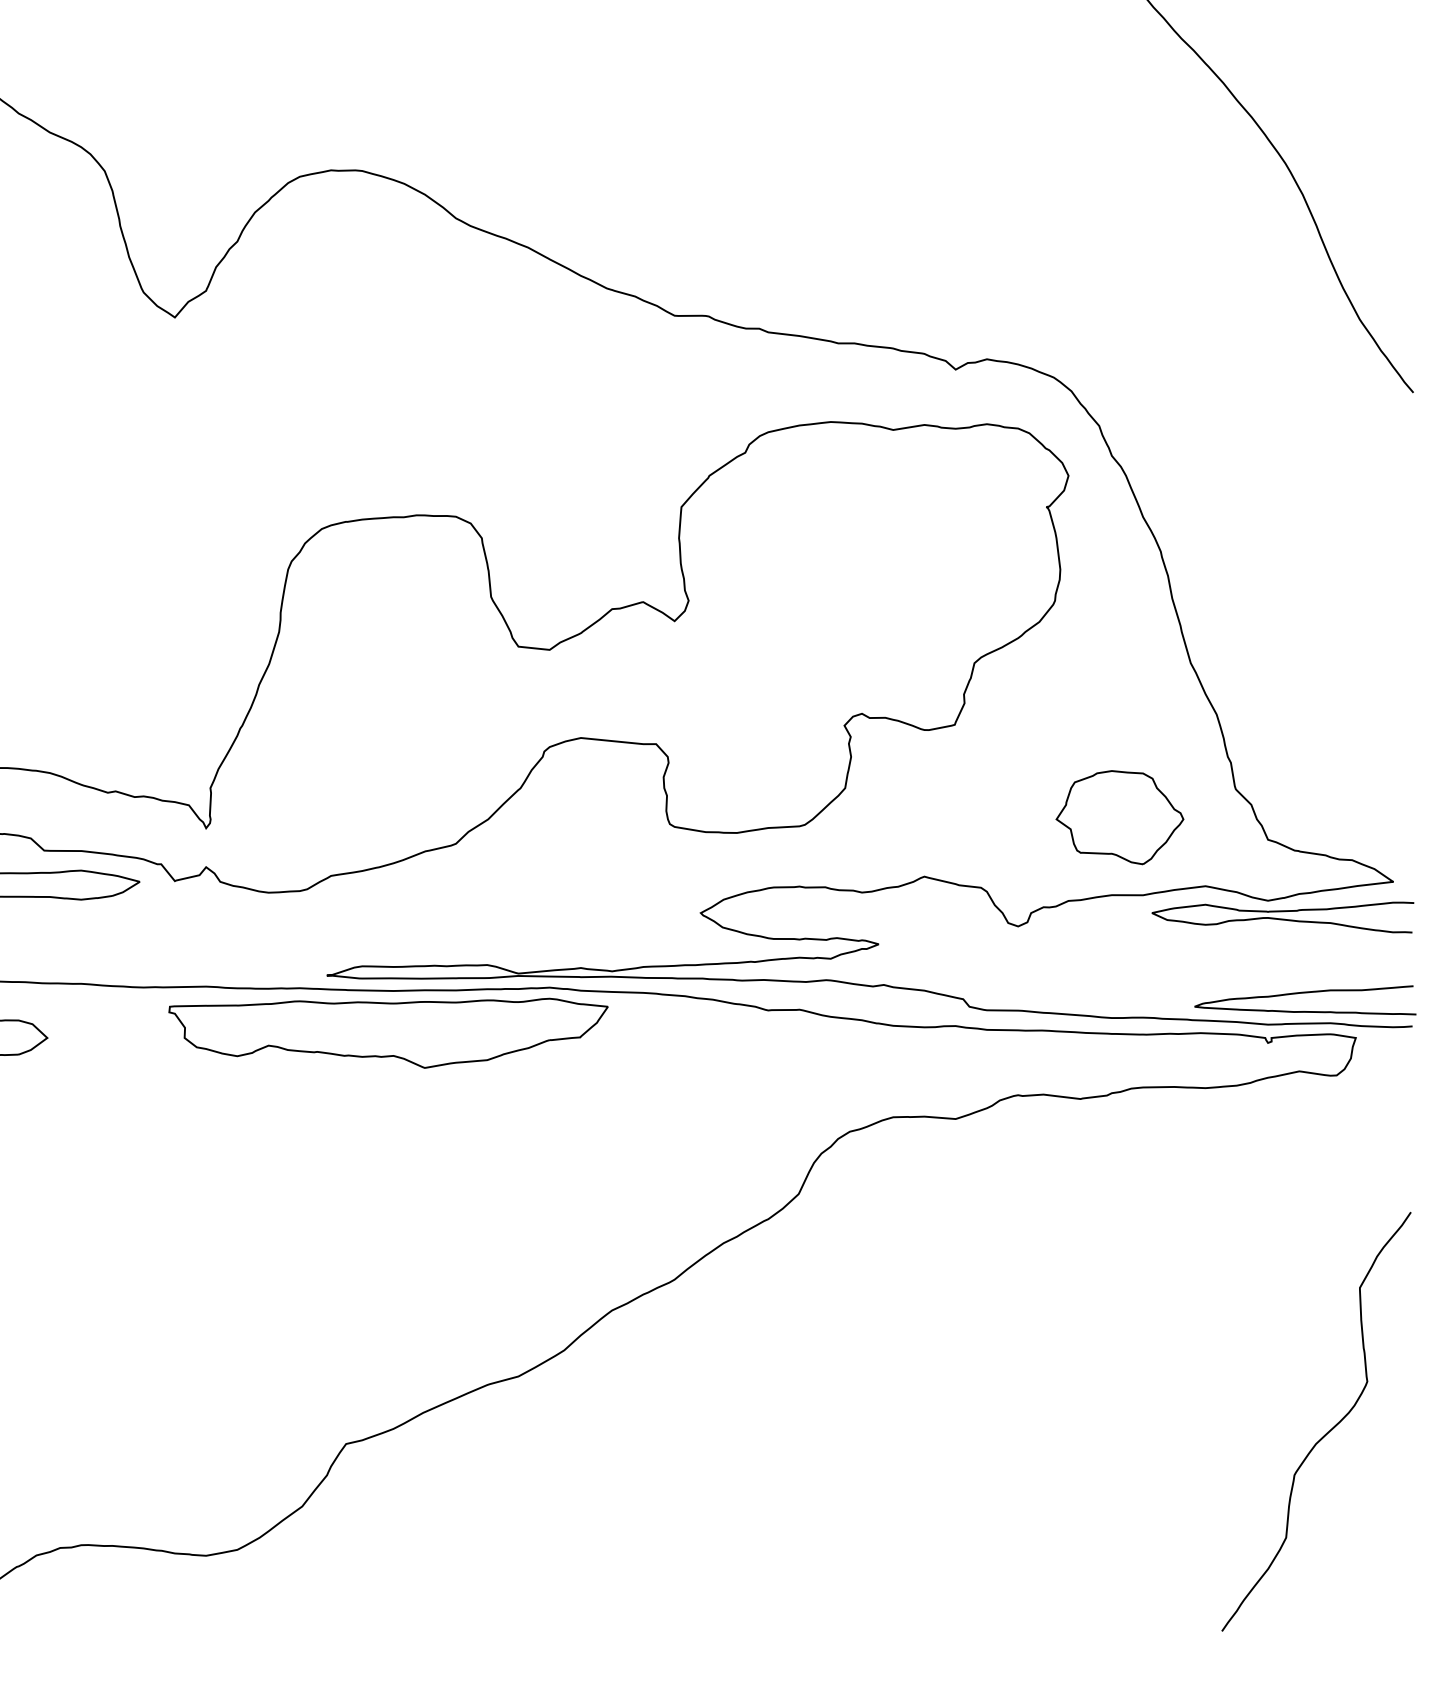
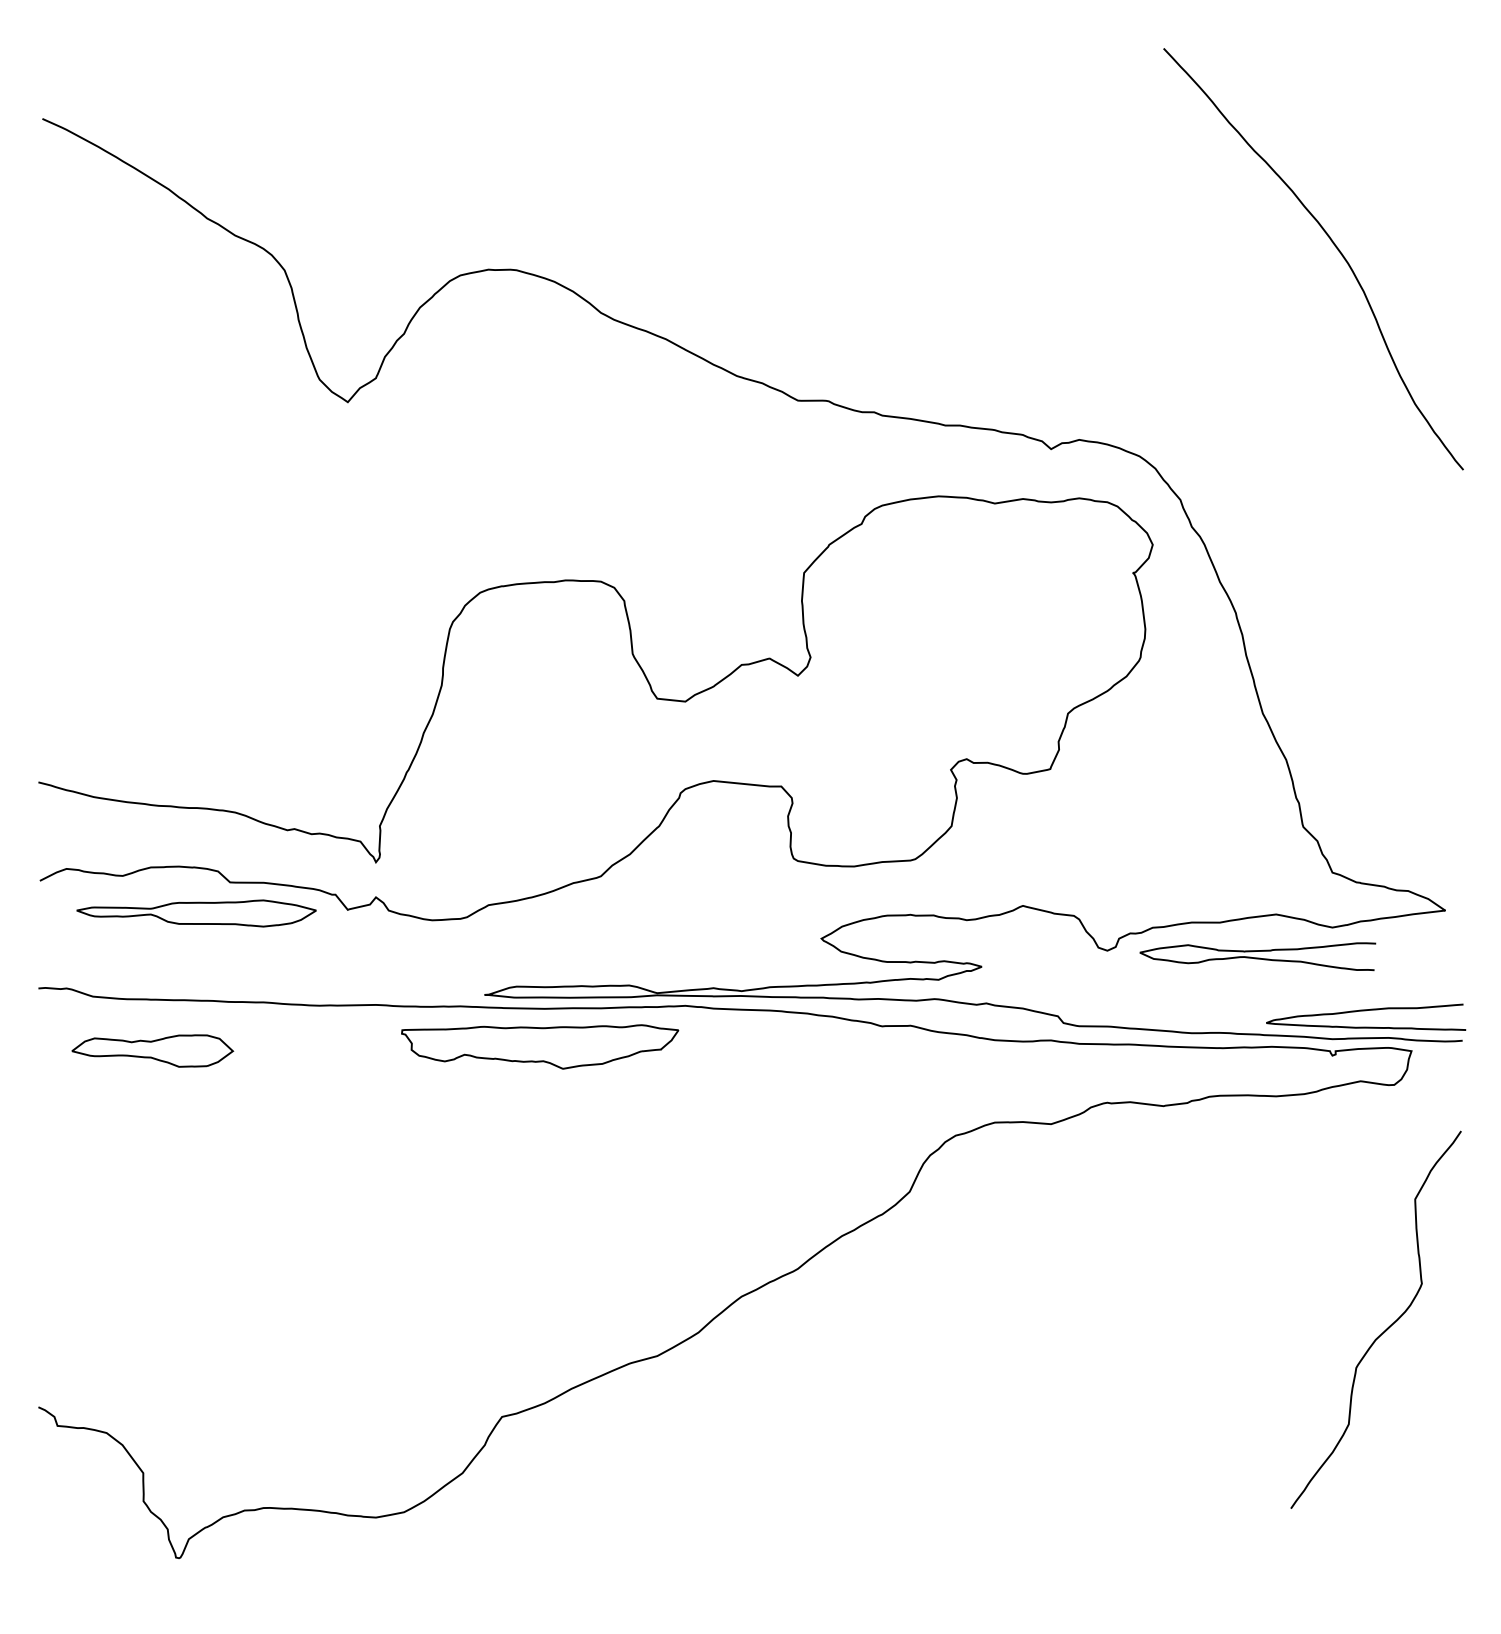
part: (1120, 817) -> (1199, 852), removed
curve: (1282, 918) -> (1257, 957), moved
part: (387, 1032) -> (539, 1046), size x0.7
curve: (1326, 1432) -> (1385, 1329), moved

